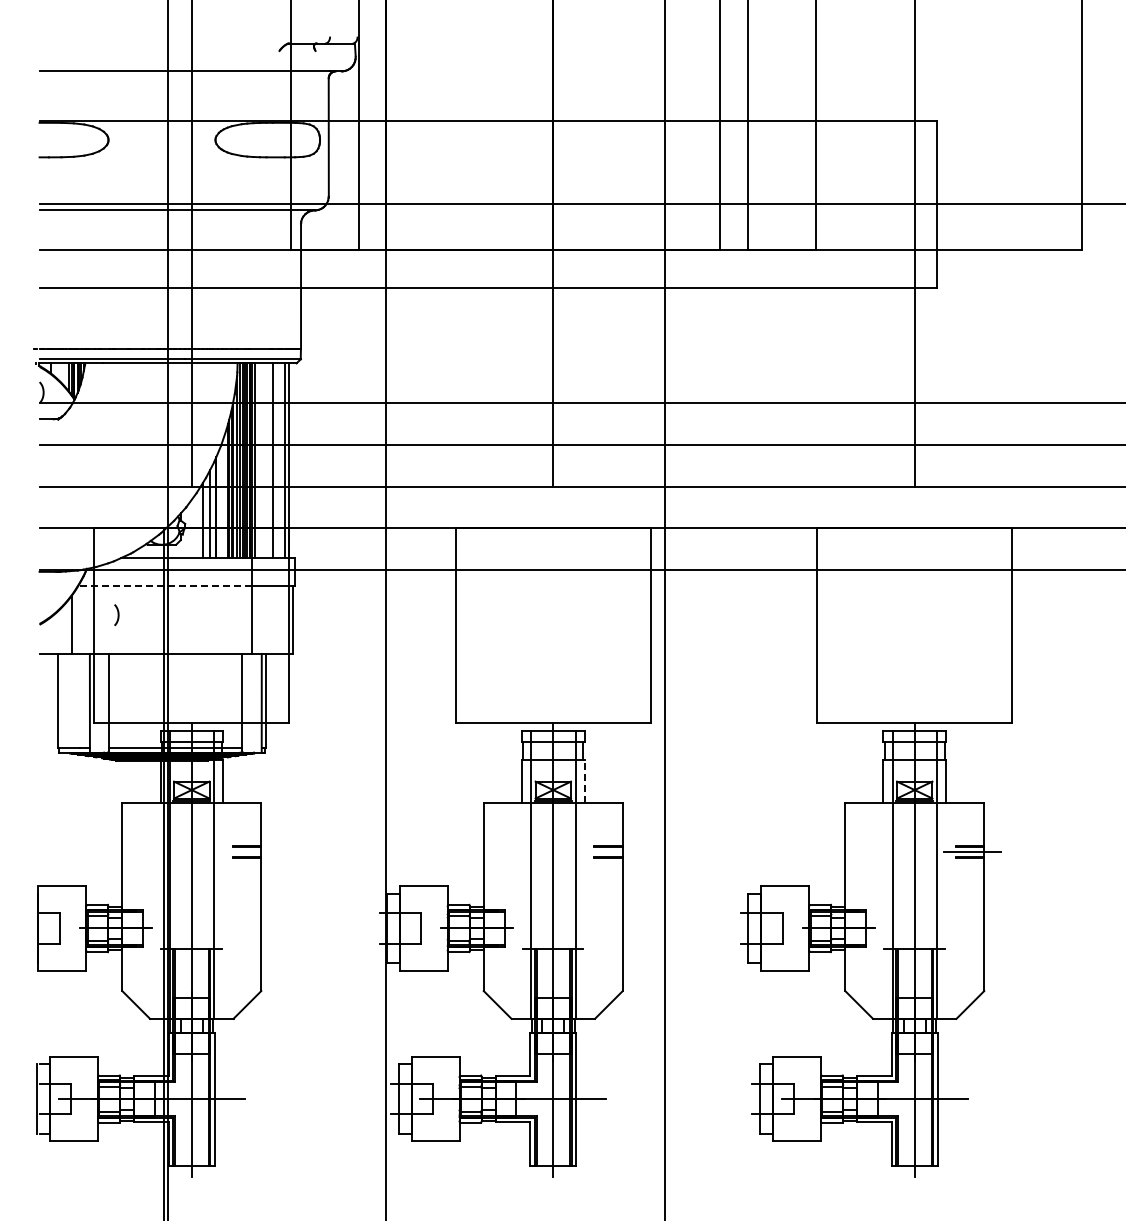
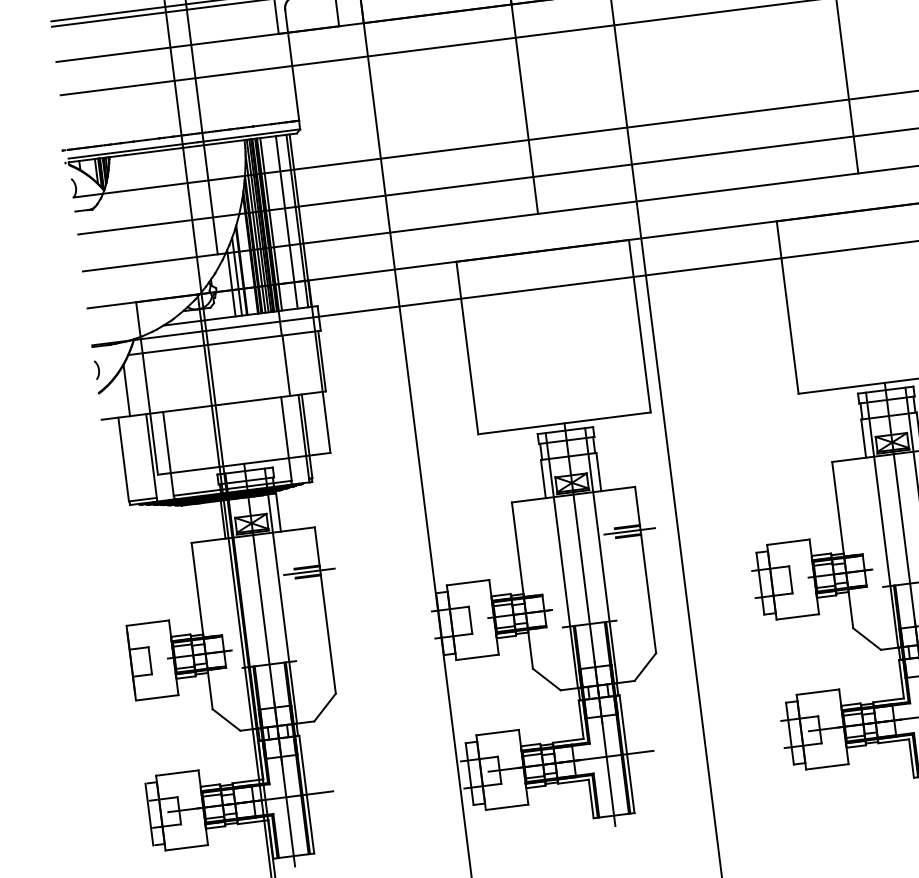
line: (164, 585) -> (204, 345), dashed -> solid
curve: (117, 615) -> (98, 370), moved
line: (584, 781) -> (598, 471), dashed -> solid
line: (248, 852) -> (308, 572), added
line: (610, 852) -> (629, 531), added

